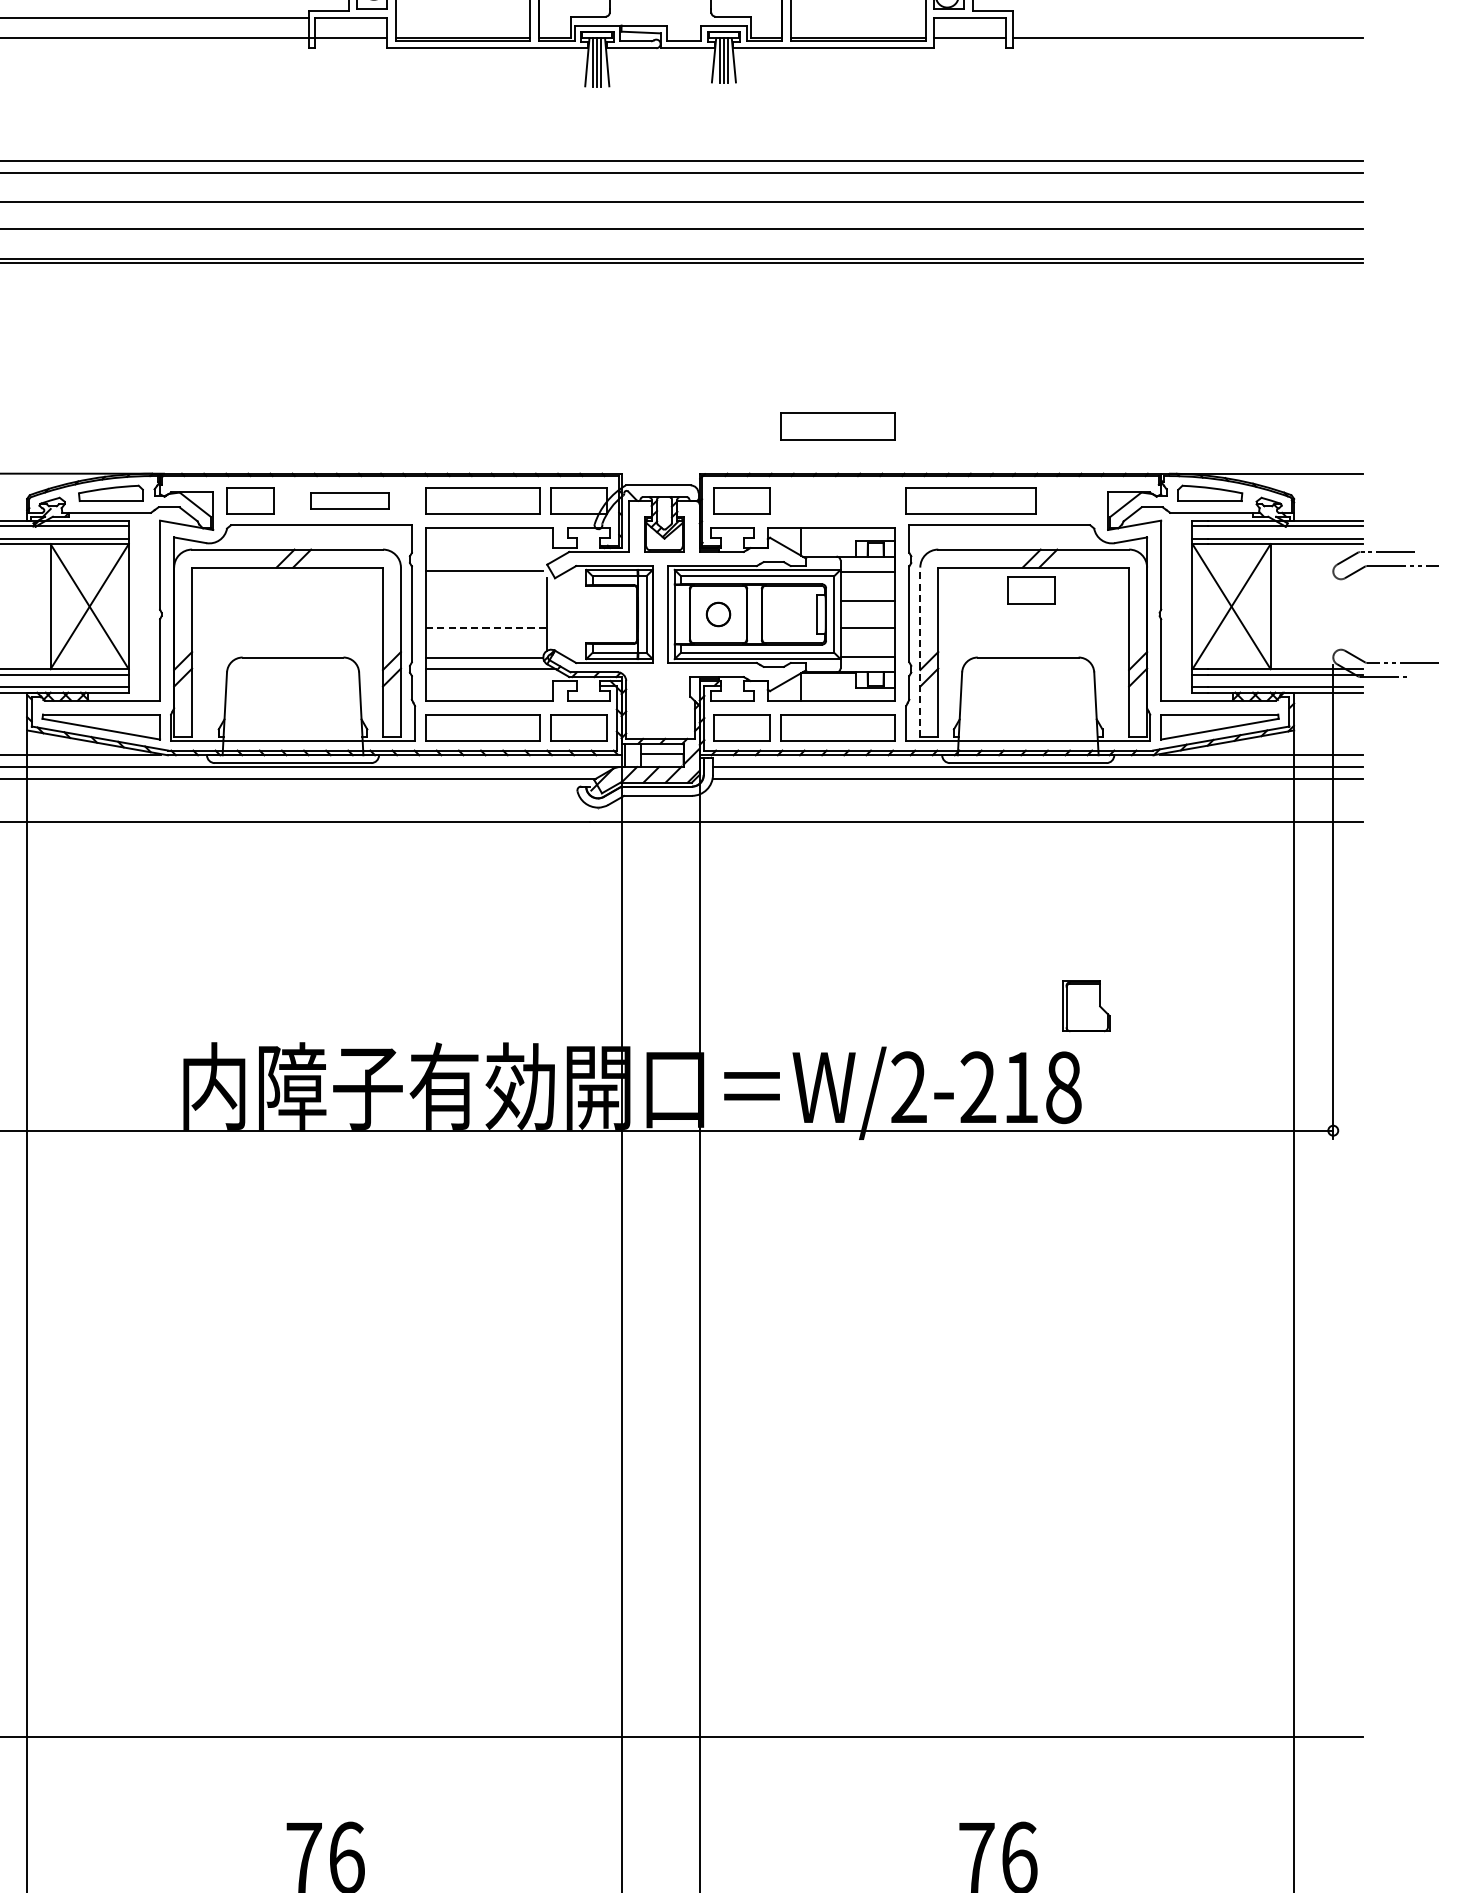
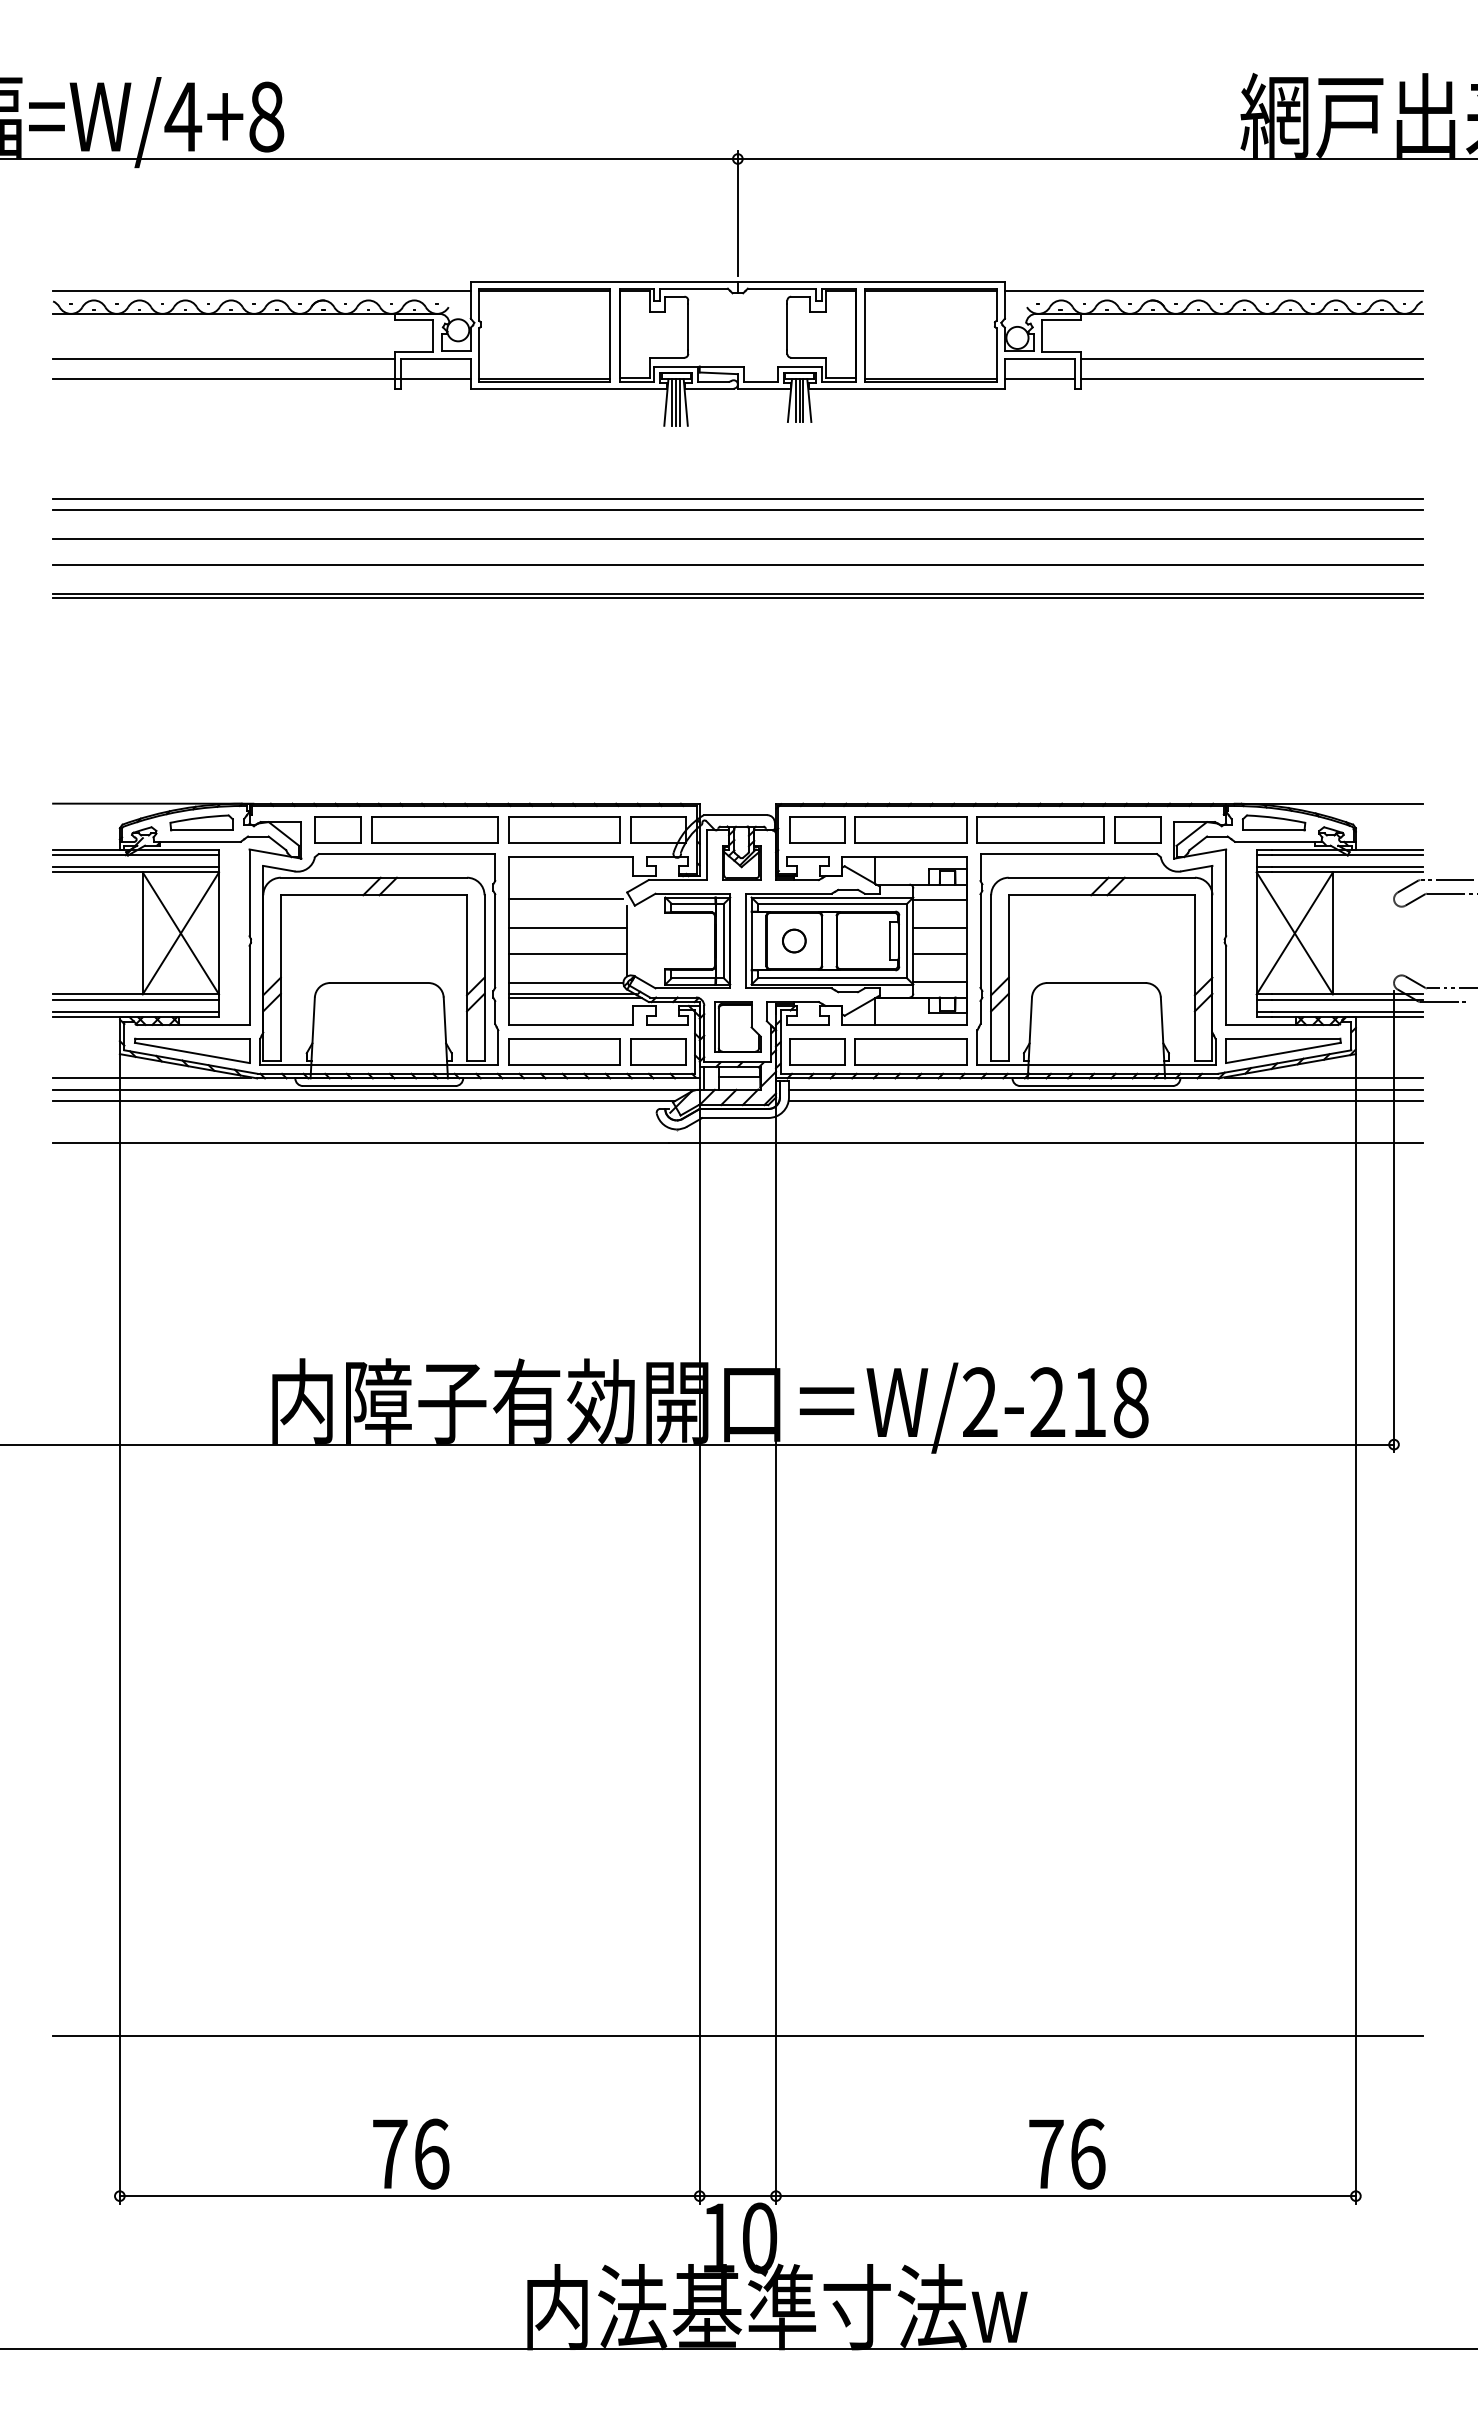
line: (1187, 17) -> (1251, 358), added
part: (837, 425) -> (910, 829), moved
part: (349, 500) -> (434, 829), size x1.67
part: (1031, 589) -> (1137, 829), moved
line: (485, 601) -> (567, 928), added
line: (487, 627) -> (568, 953), dashed -> solid
line: (920, 652) -> (991, 978), dashed -> solid
line: (494, 673) -> (575, 998), added
part: (1085, 1005) -> (737, 1026), moved

